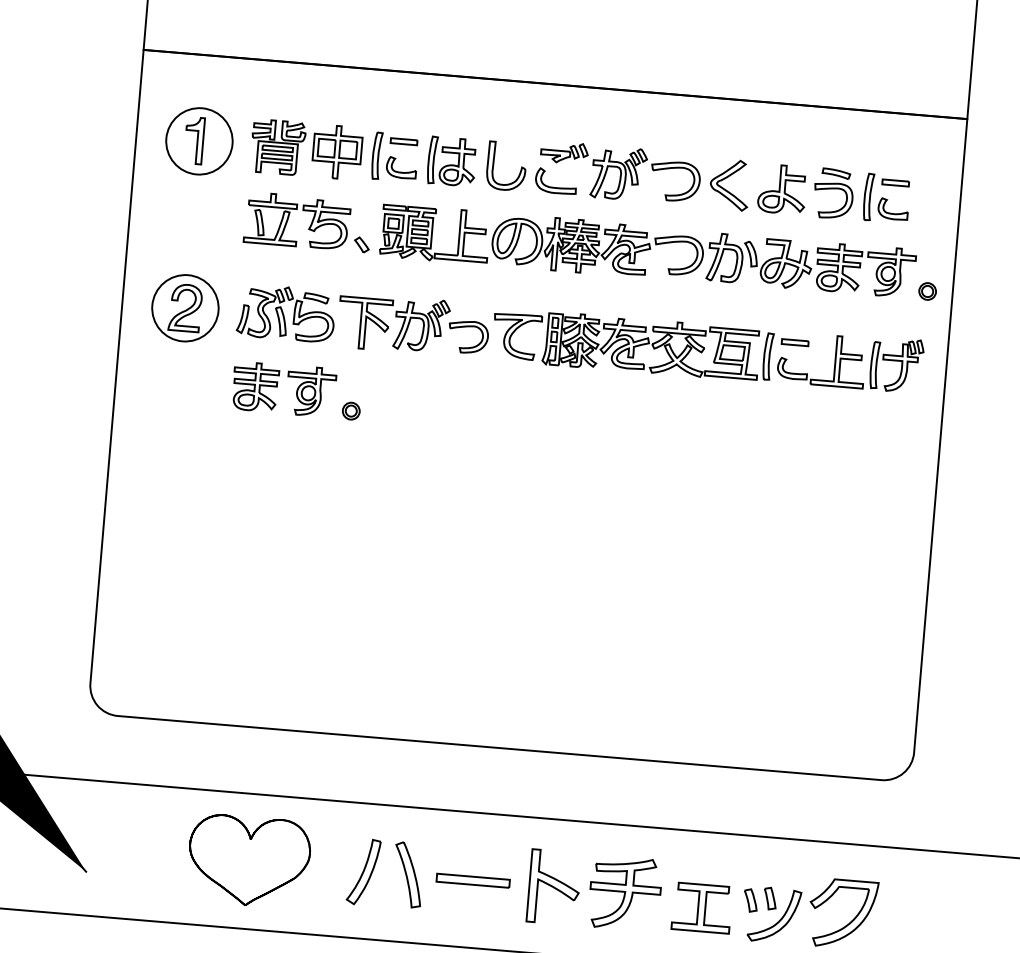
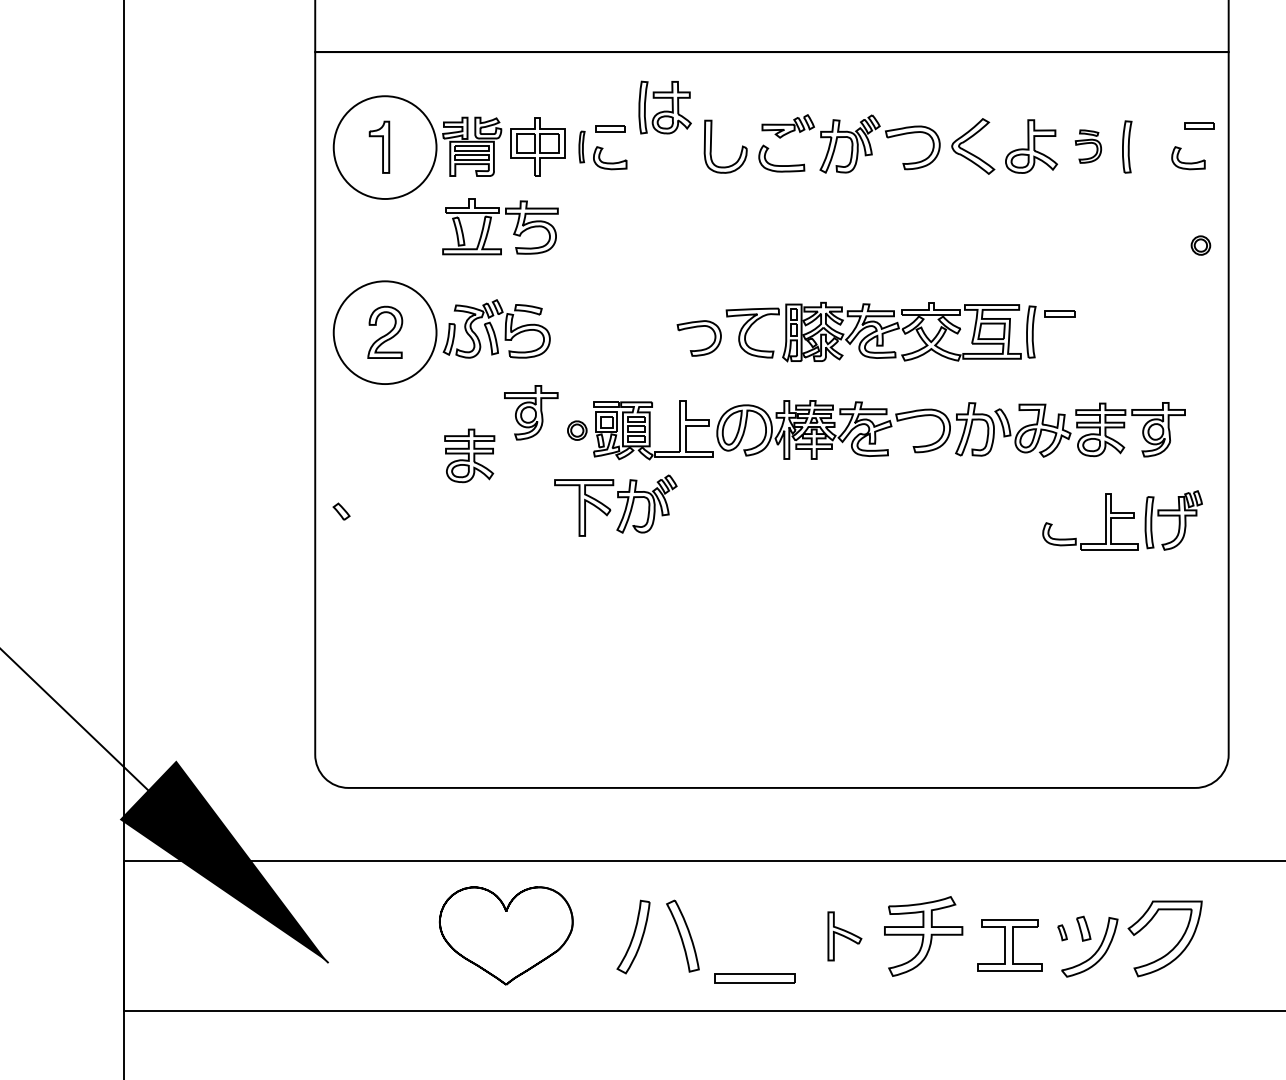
circle: (198, 141) -> (384, 147), size x1.4
part: (376, 155) -> (581, 146), size x0.6
part: (451, 161) -> (664, 107), moved
part: (895, 182) -> (1199, 125), moved
part: (833, 193) -> (1088, 146), size x0.6
part: (893, 209) -> (1188, 158), moved
part: (361, 244) -> (341, 511), moved
part: (648, 252) -> (889, 430), moved
circle: (184, 308) -> (384, 332), size x1.4
part: (393, 323) -> (615, 505), moved
part: (850, 361) -> (1122, 520), moved
part: (255, 386) -> (469, 455), moved
part: (472, 880) -> (754, 978), moved
part: (553, 887) -> (844, 936), size x0.6
part: (750, 900) -> (1062, 932), size x0.6

